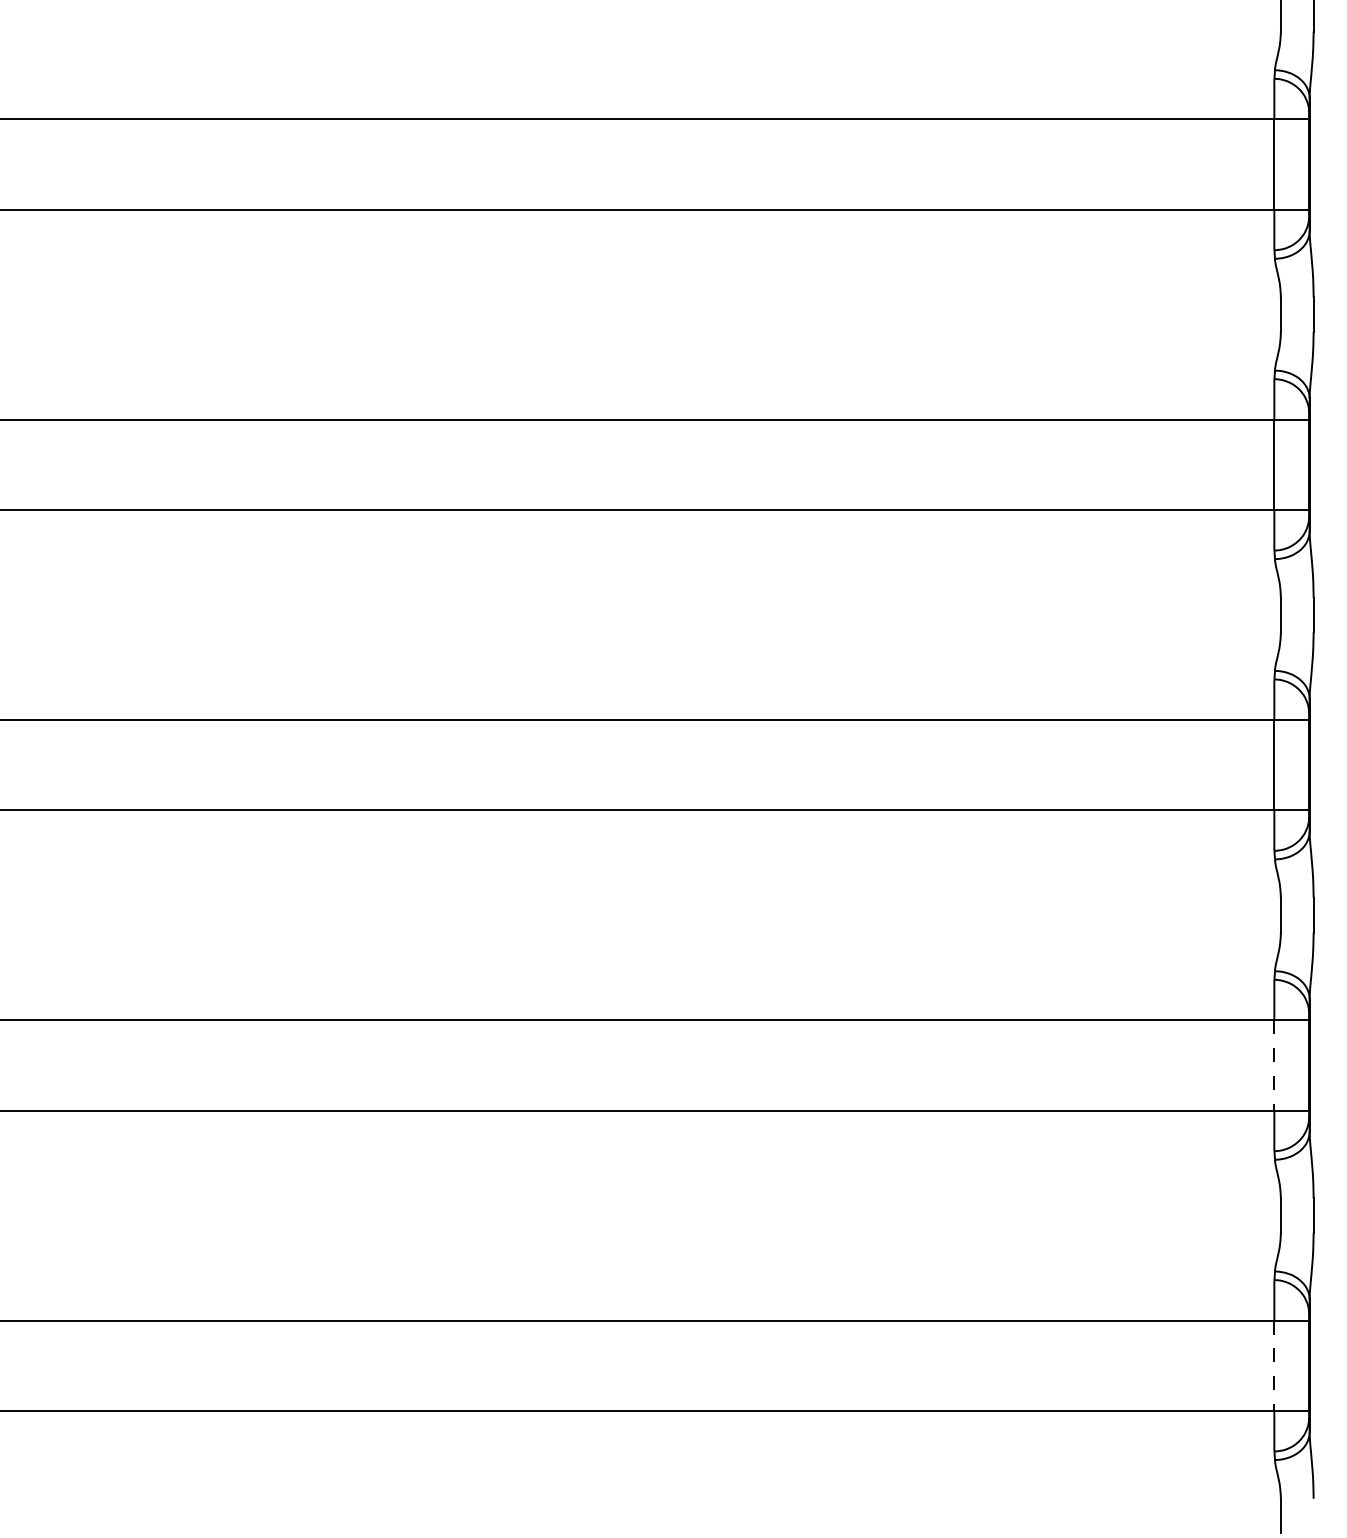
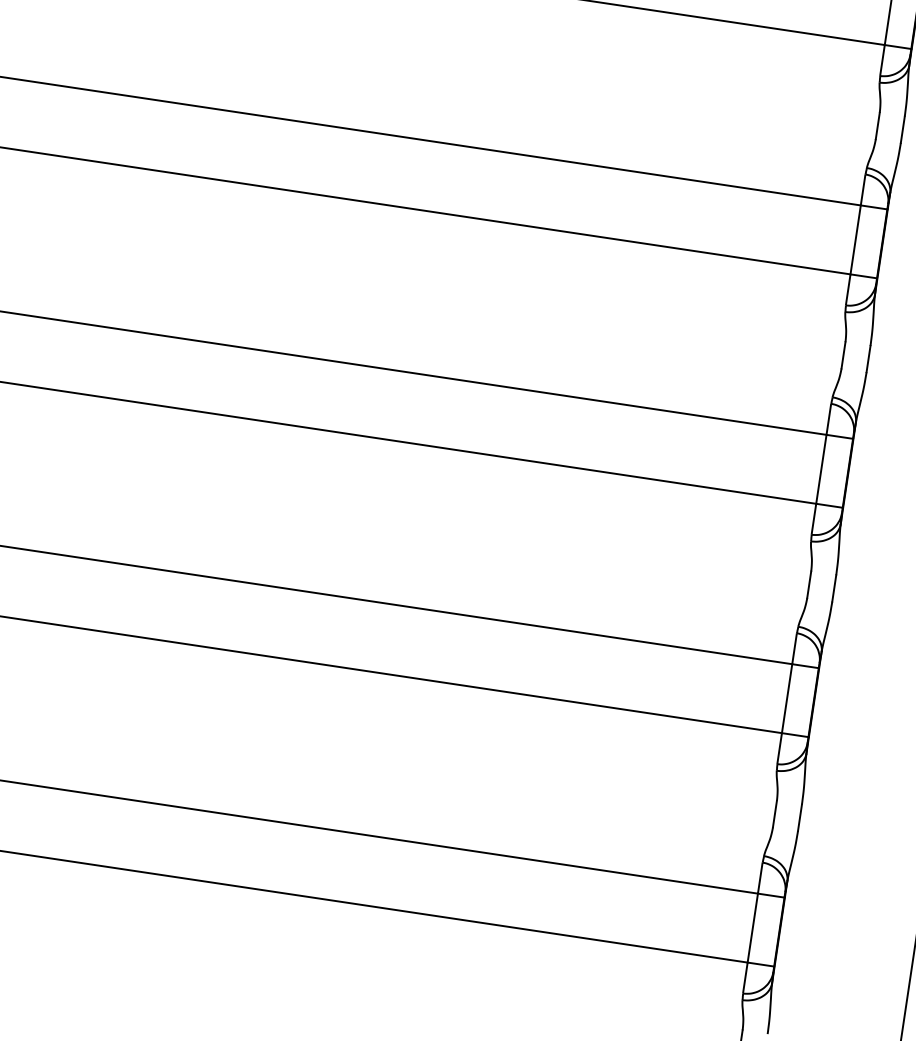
line: (1274, 1065) -> (787, 698), dashed -> solid
line: (1274, 1366) -> (752, 928), dashed -> solid

